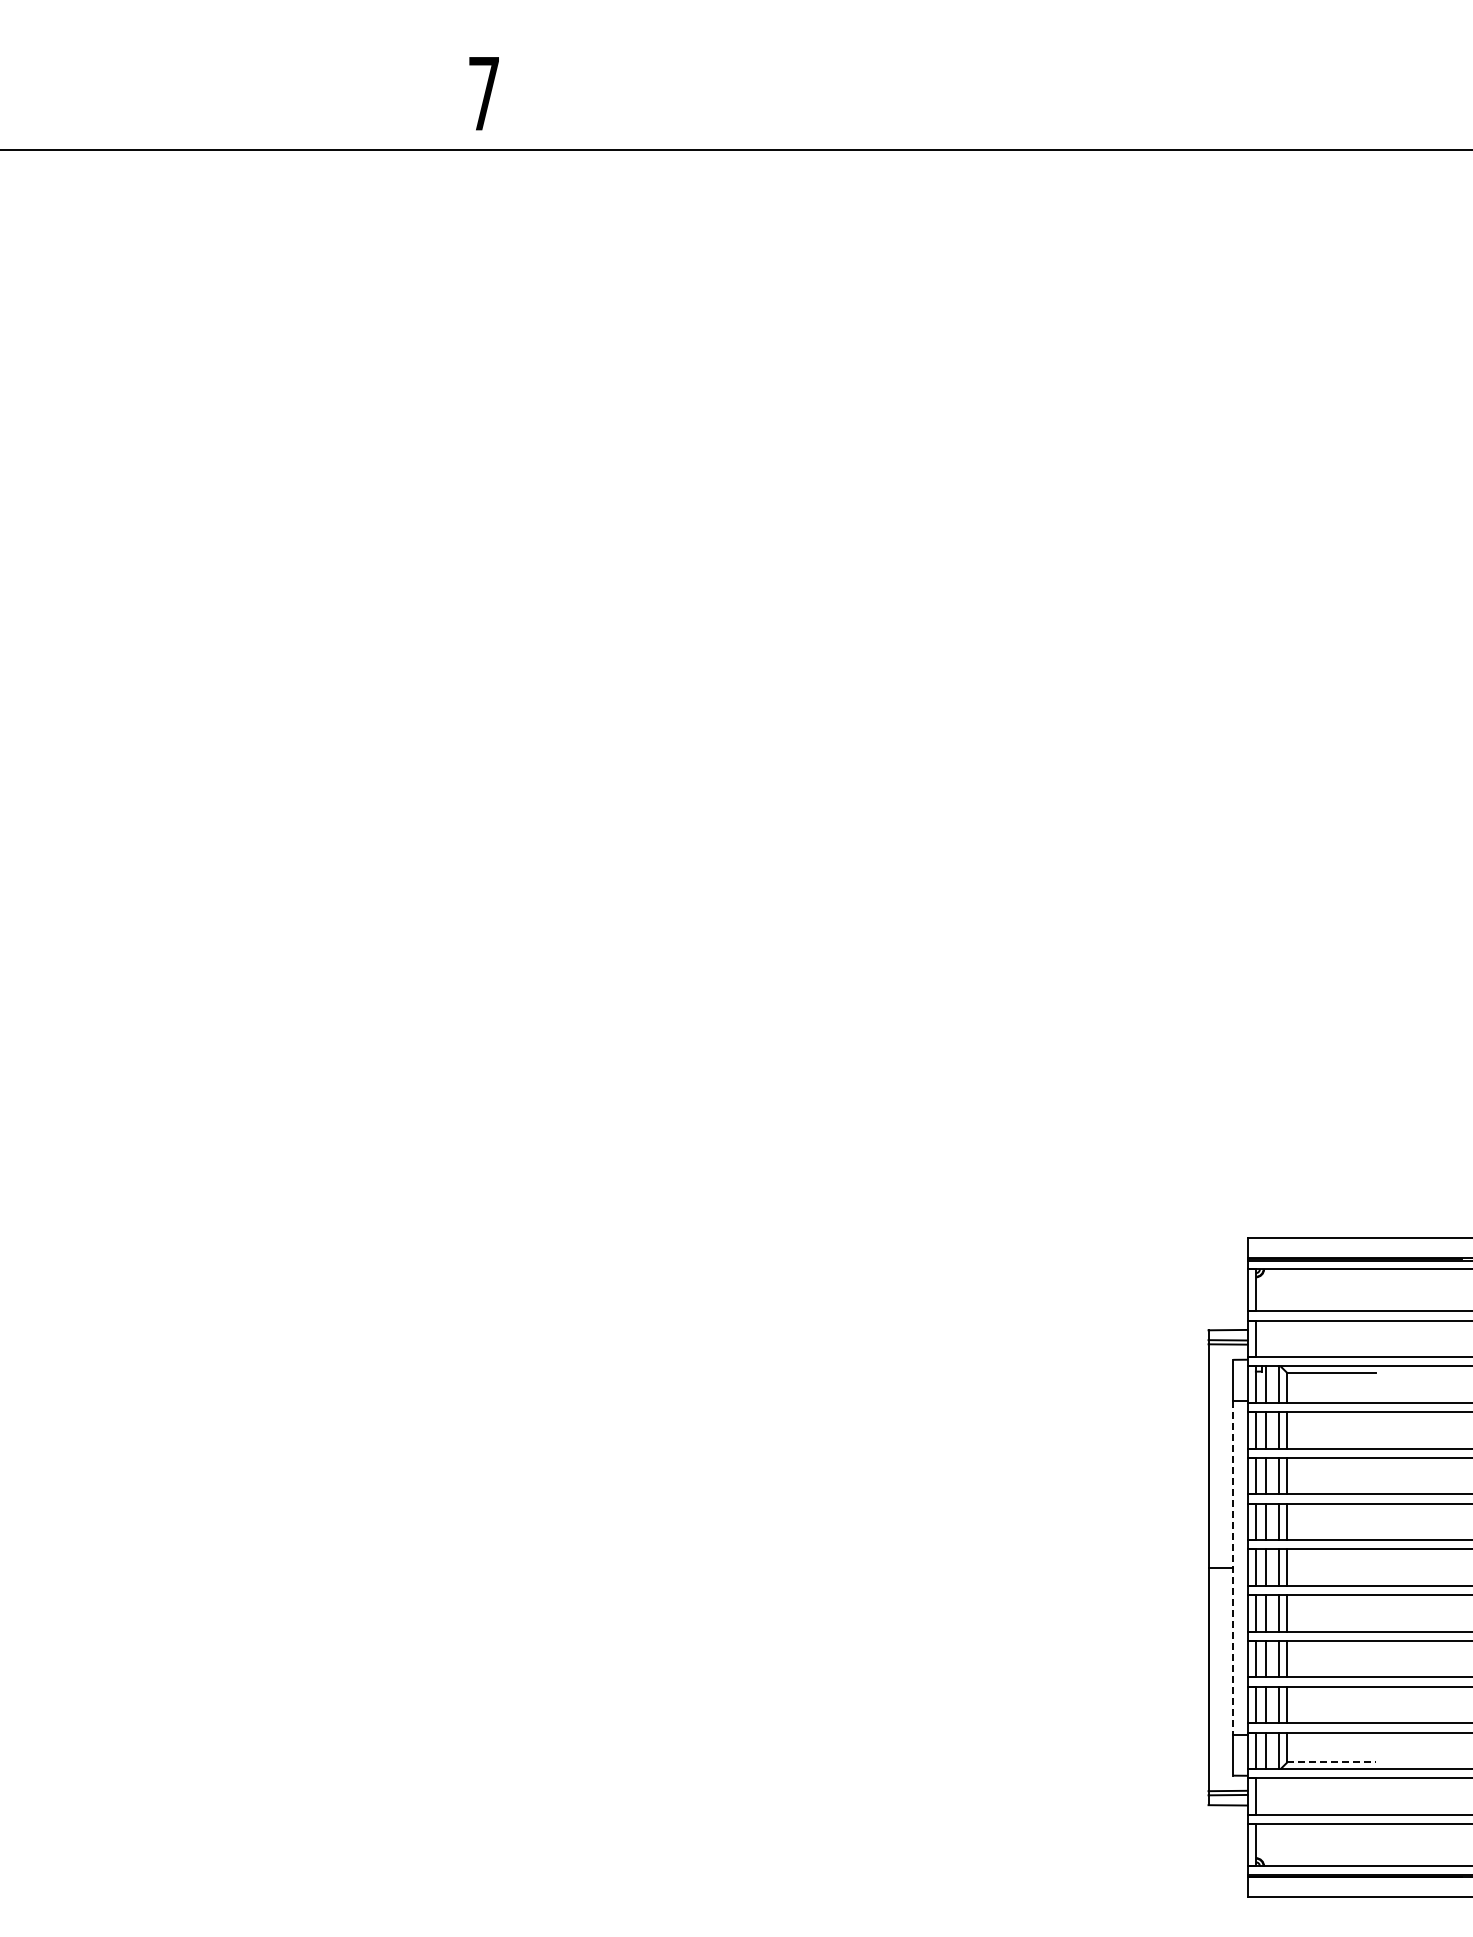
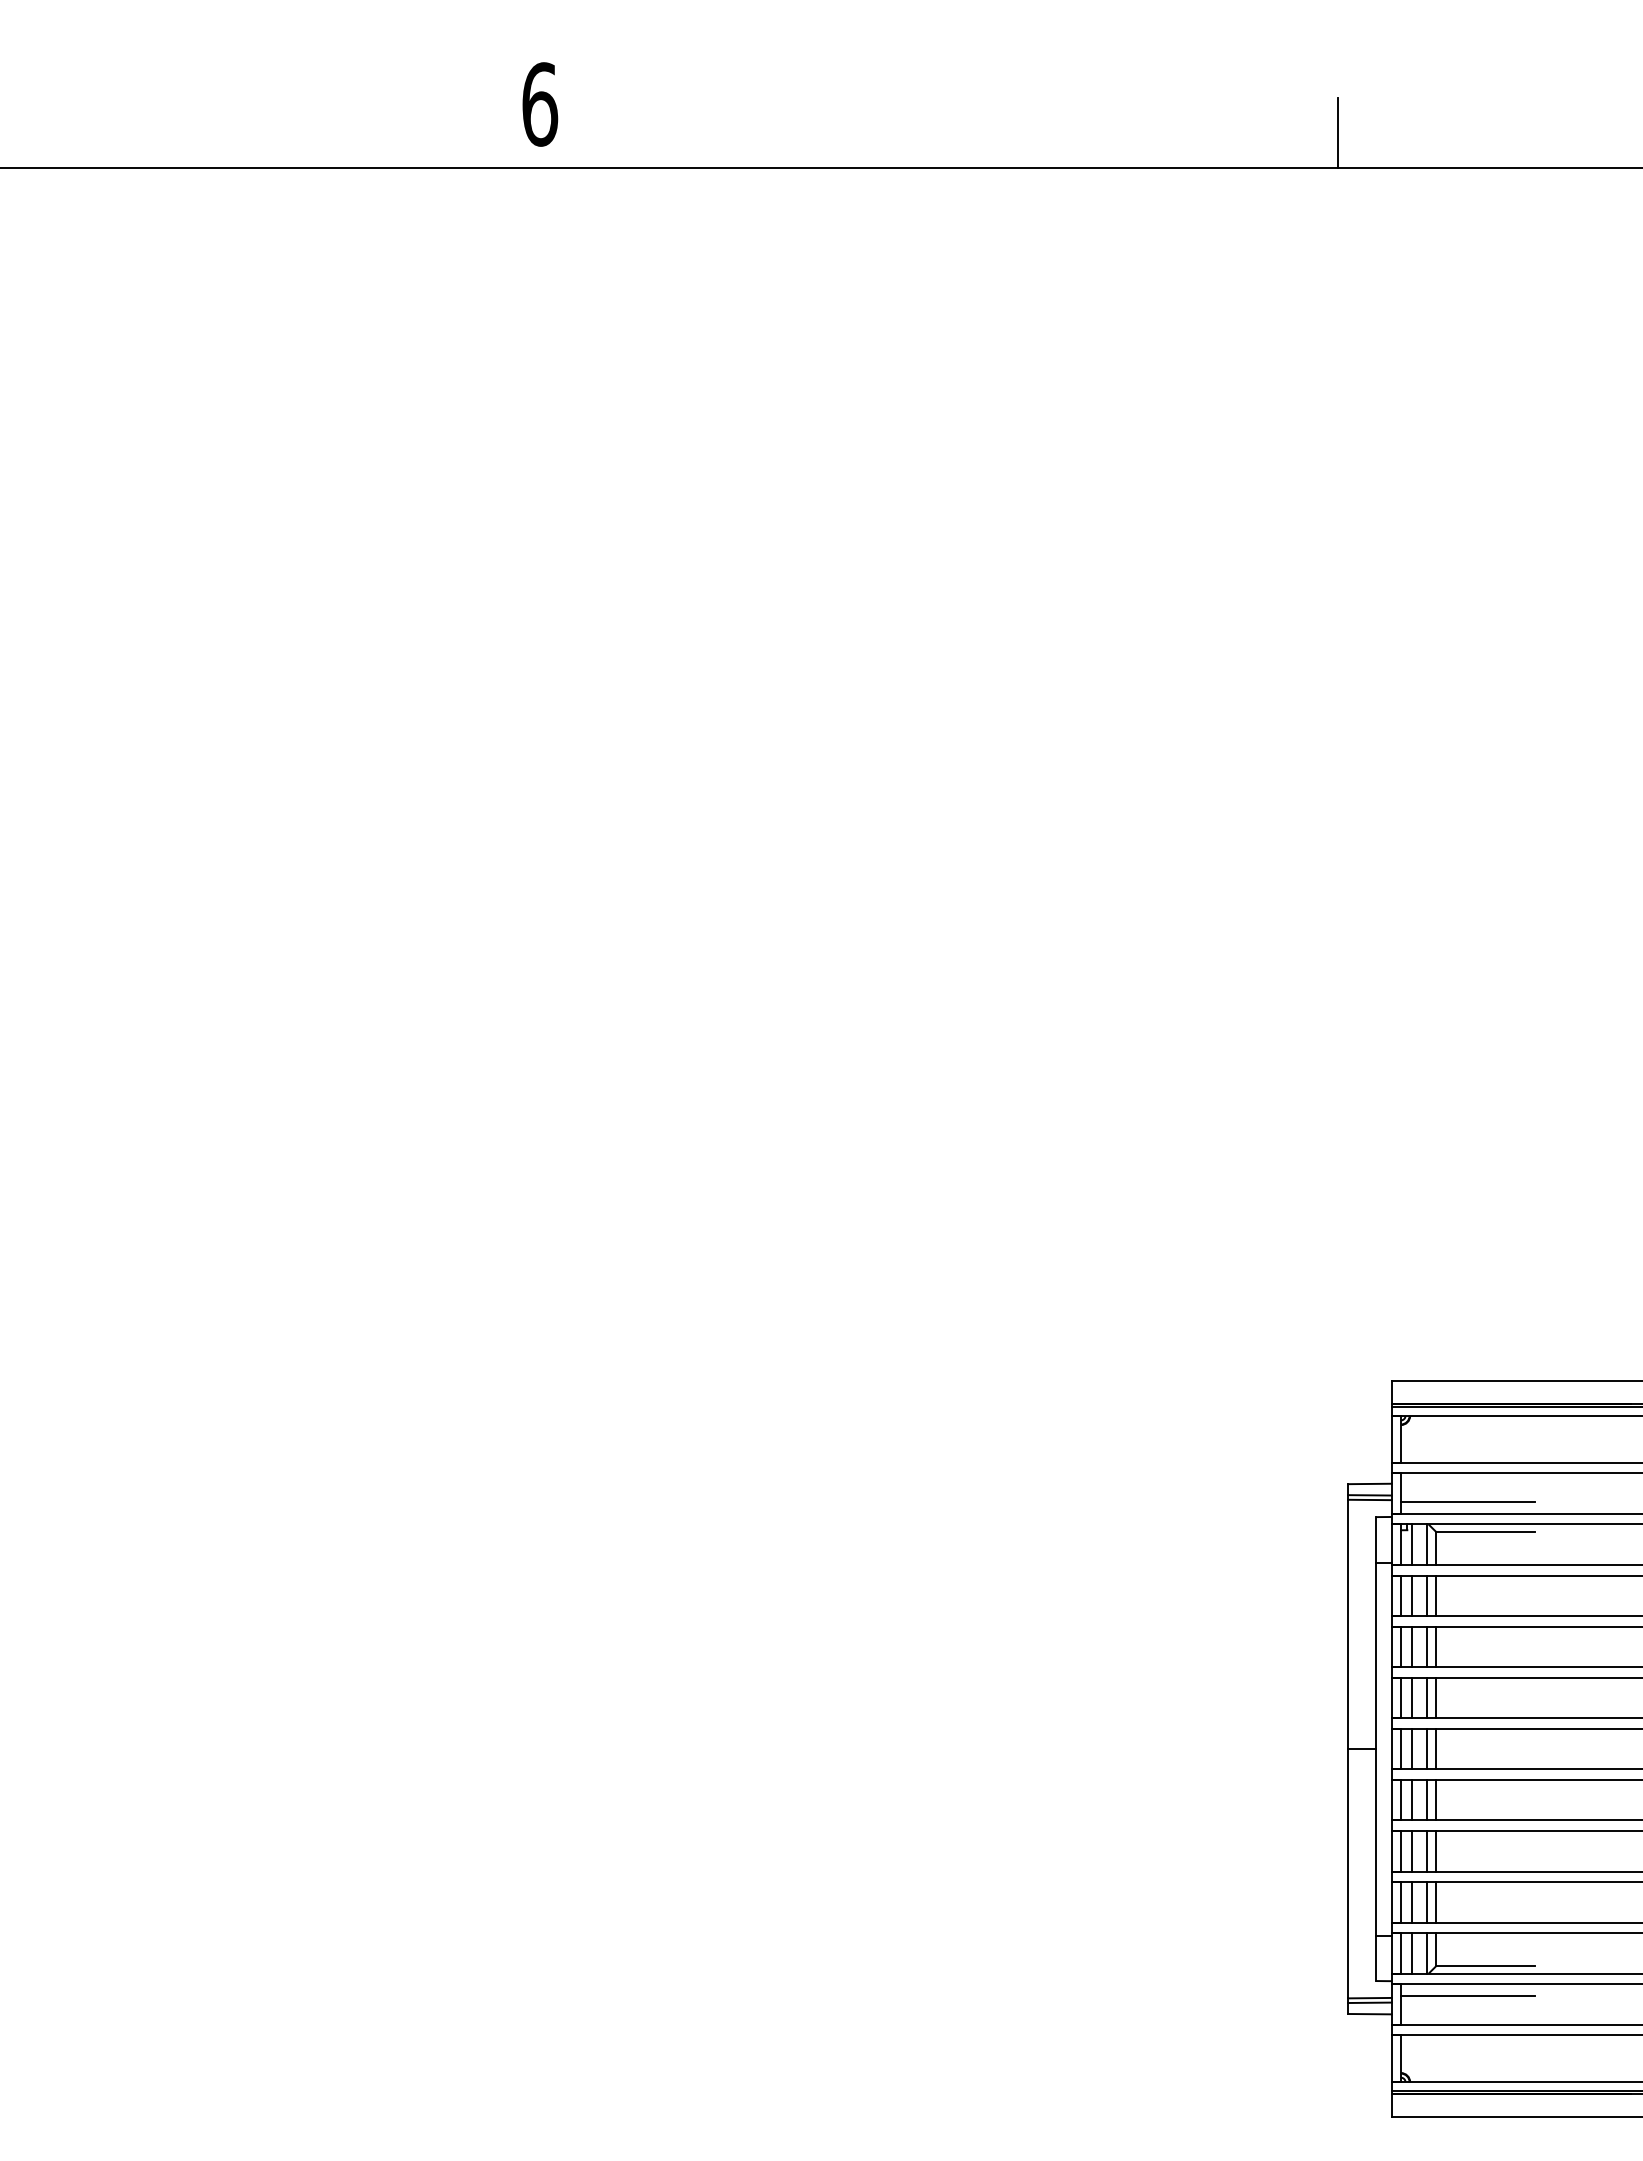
text: (484, 93) -> (540, 104), 7 -> 6
line: (1199, 119) -> (1338, 133), added
line: (1315, 1346) -> (1467, 1502), added
line: (1233, 1568) -> (1376, 1749), dashed -> solid
line: (1332, 1762) -> (1486, 1966), dashed -> solid
line: (1315, 1788) -> (1467, 1995), added

